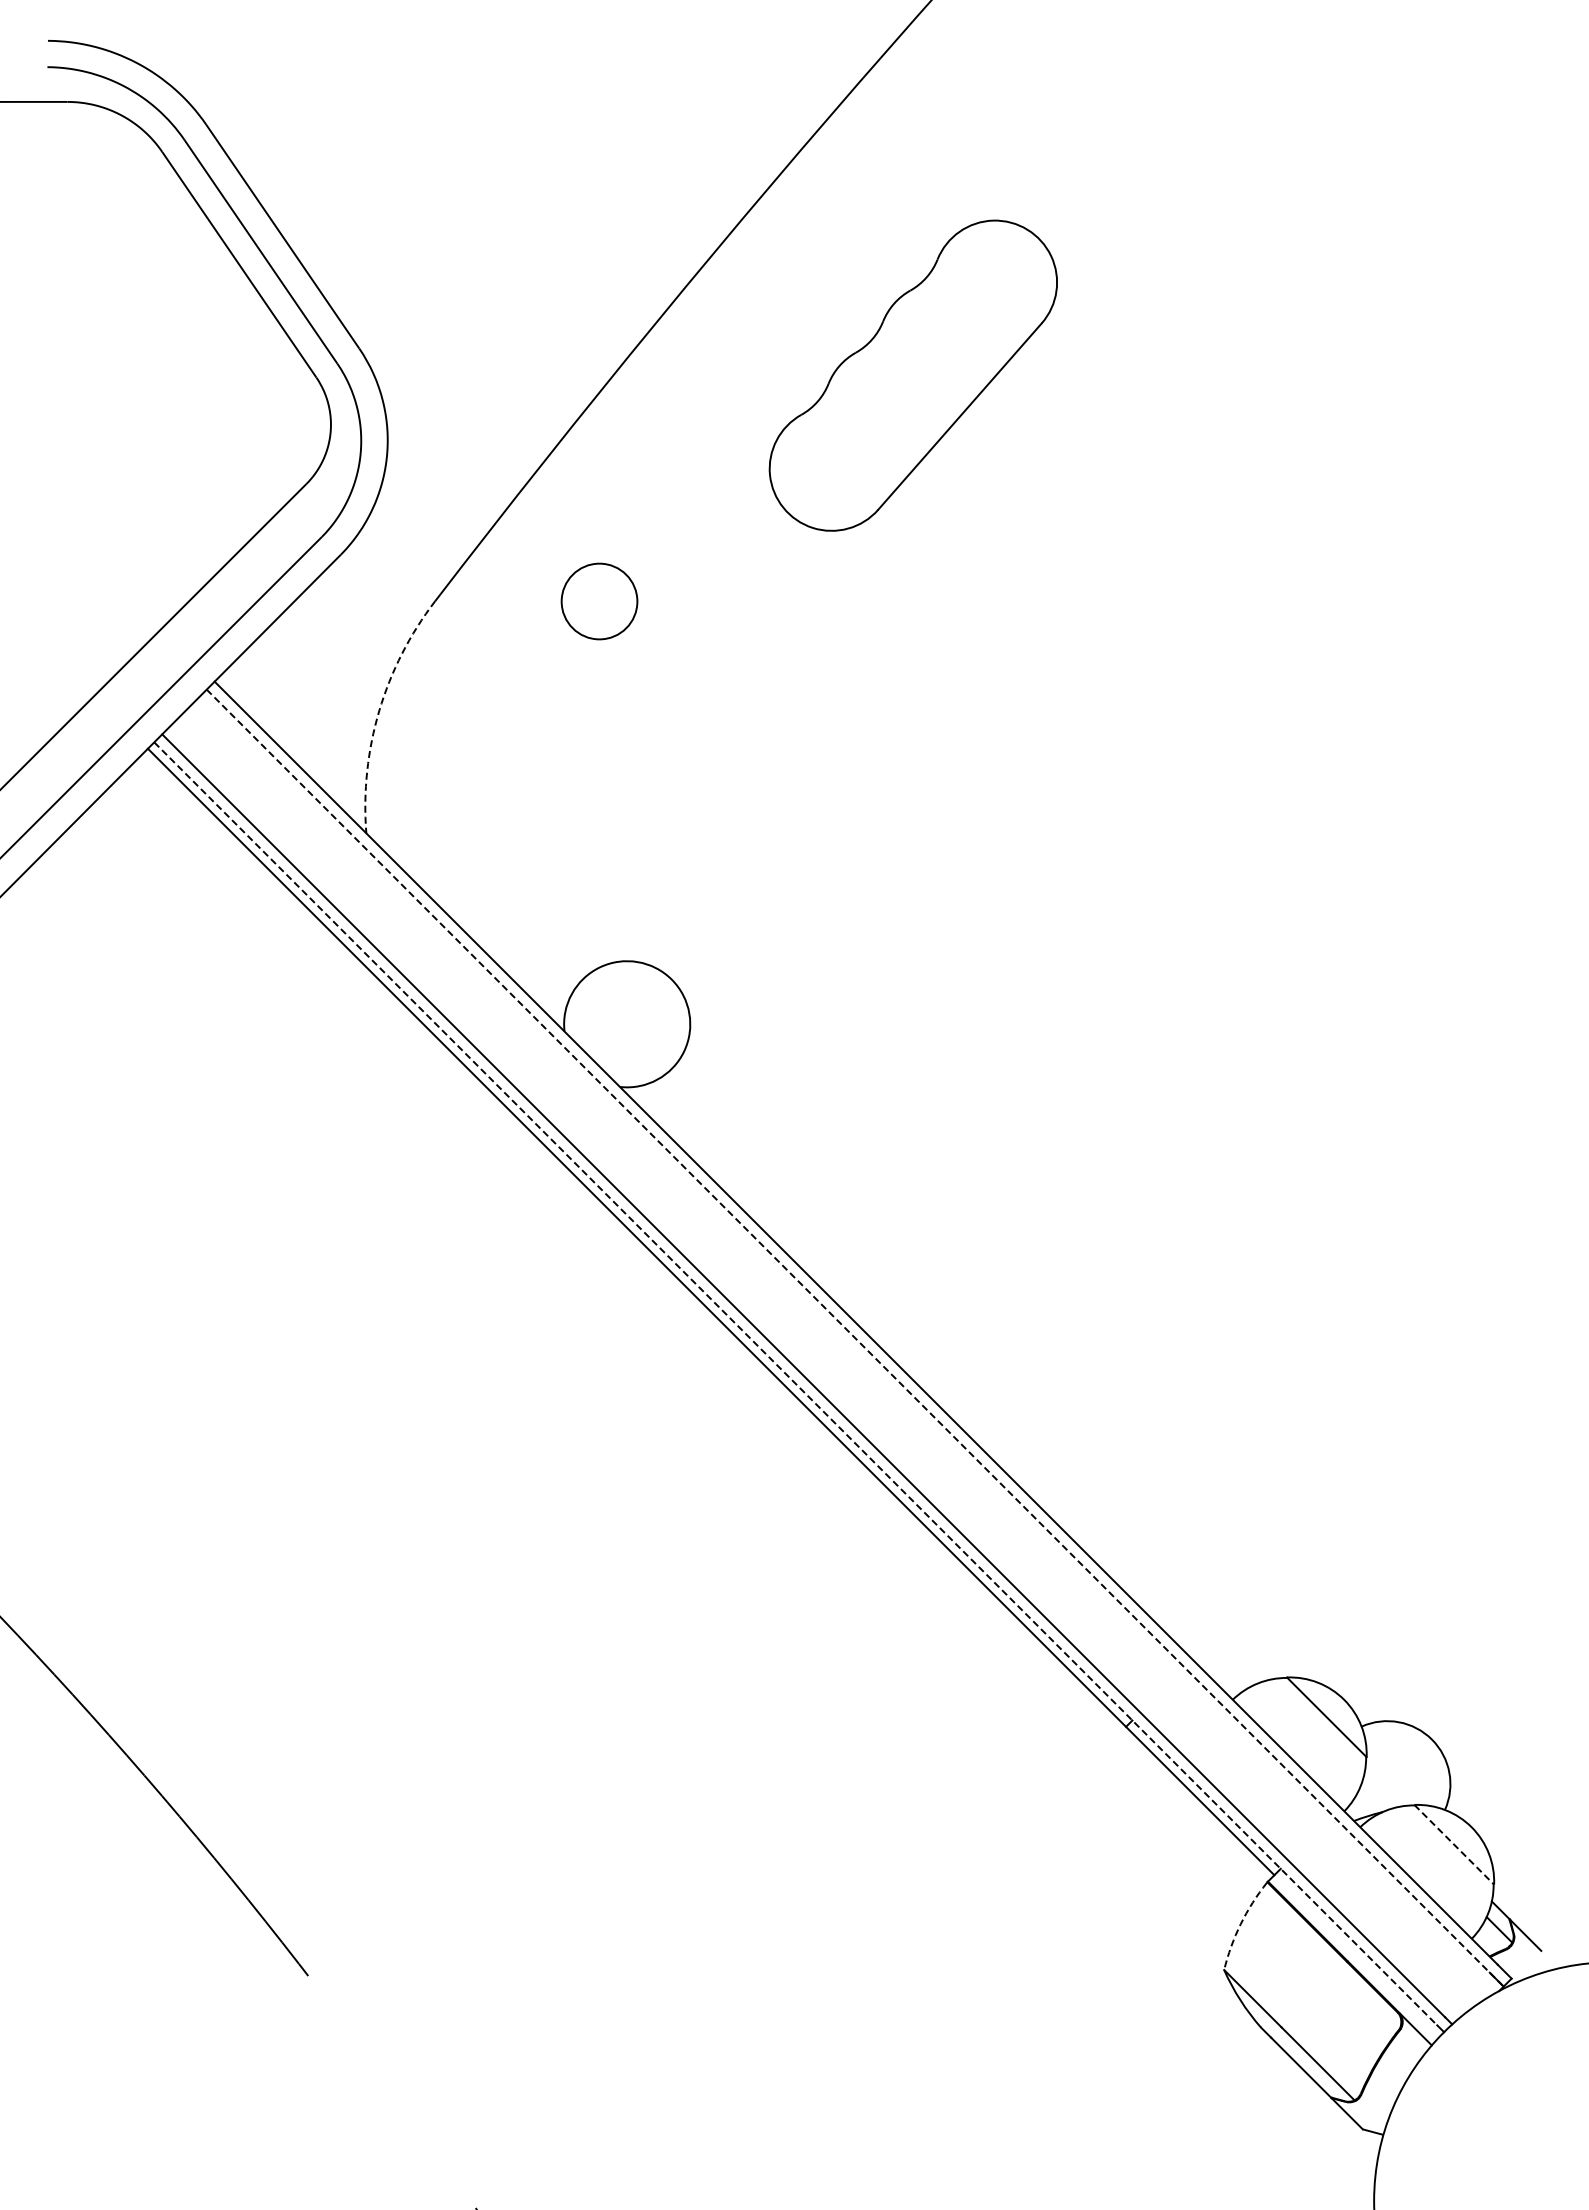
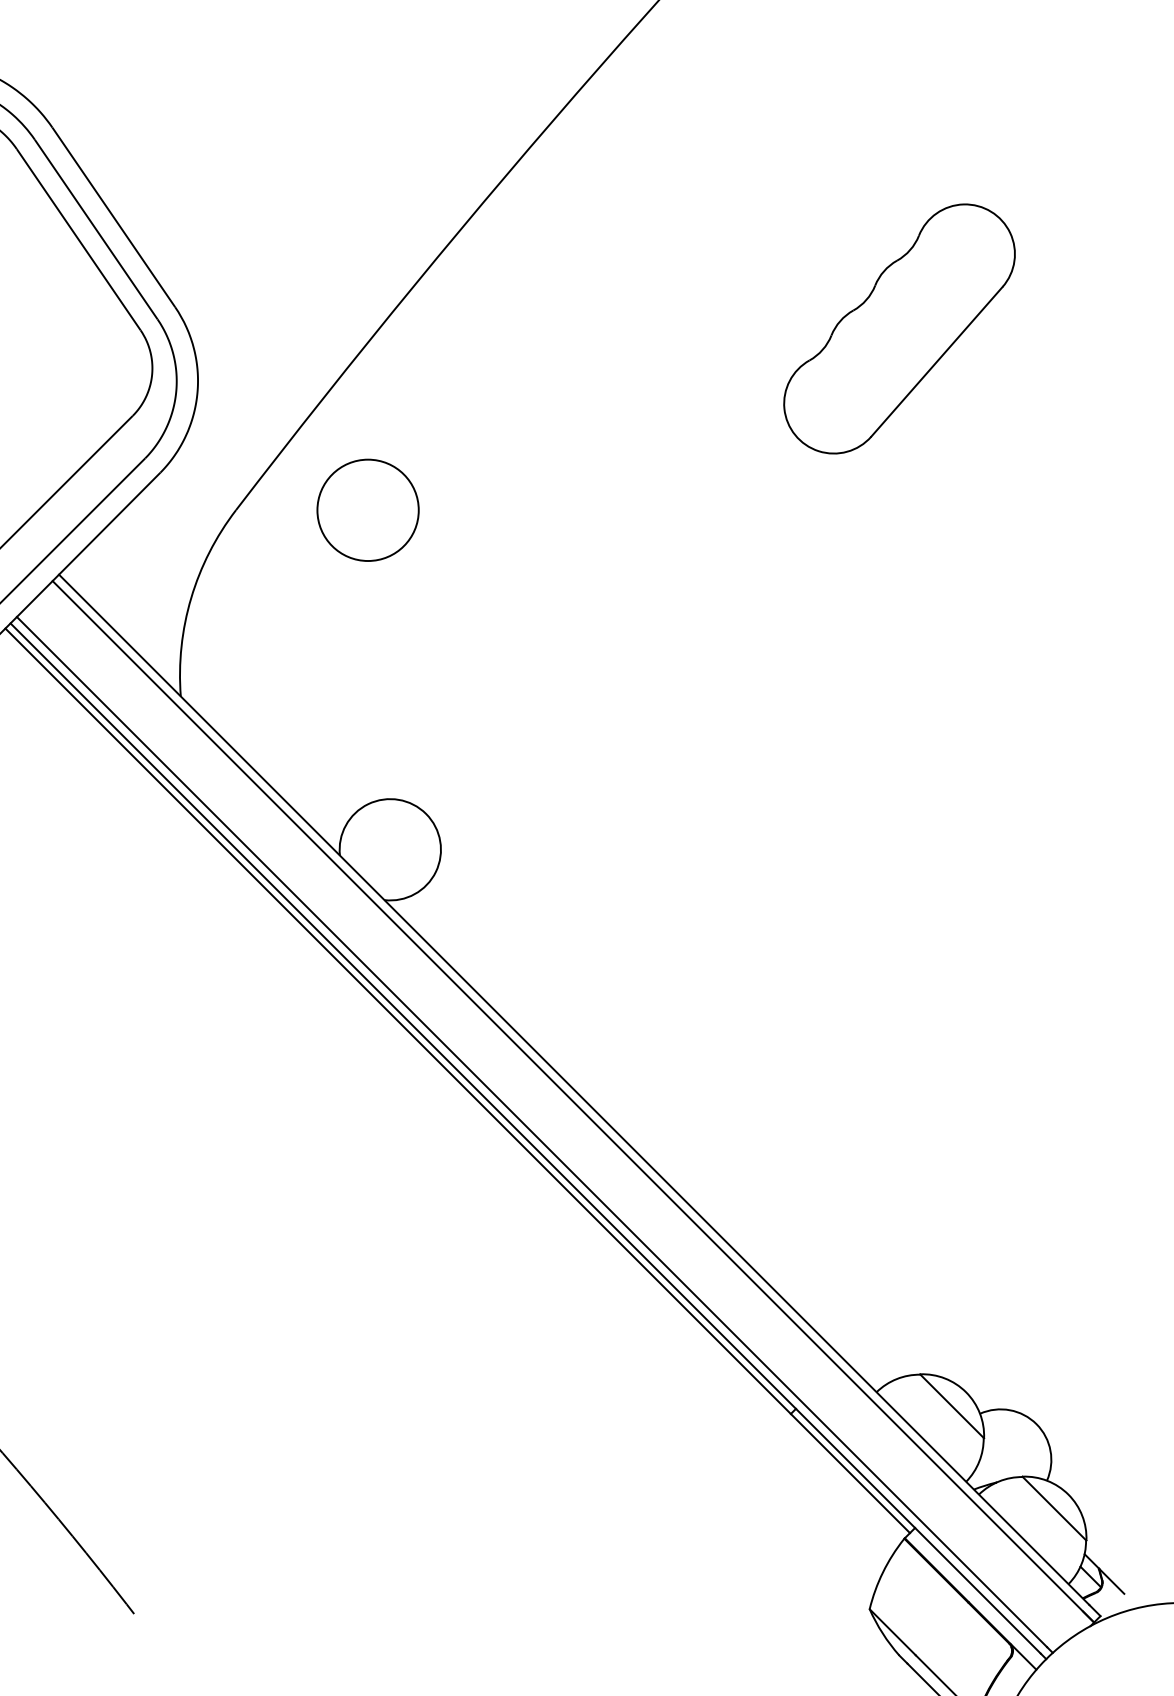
part: (912, 375) -> (898, 328), moved
circle: (599, 601) -> (368, 510), size x1.67
arc: (379, 710) -> (191, 597), dashed -> solid
line: (855, 1338) -> (573, 1102), dashed -> solid
line: (796, 1384) -> (526, 1139), dashed -> solid
line: (1454, 1845) -> (1054, 1509), dashed -> solid
arc: (1240, 1924) -> (882, 1572), dashed -> solid

